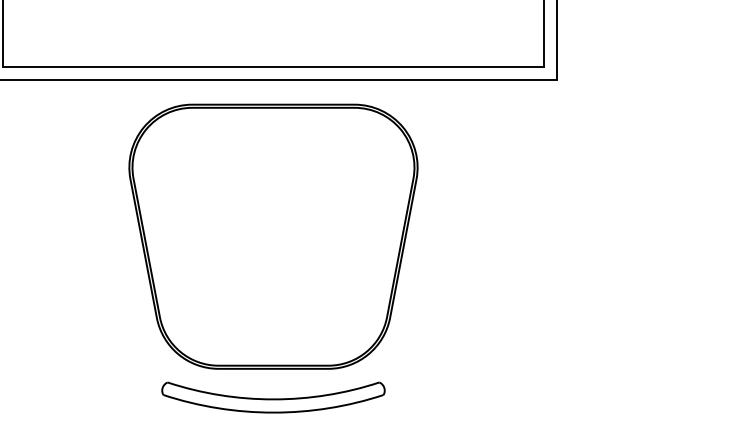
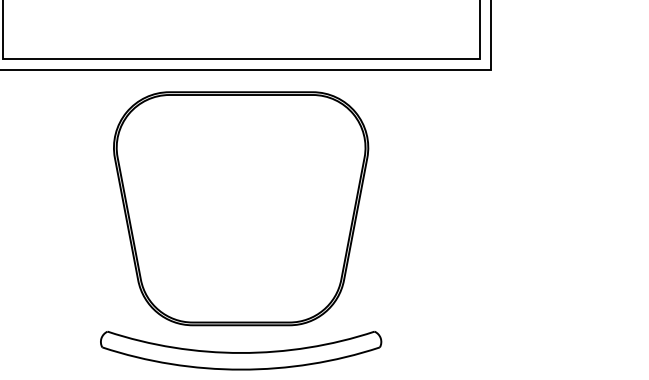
part: (273, 397) -> (241, 350), size x1.43

